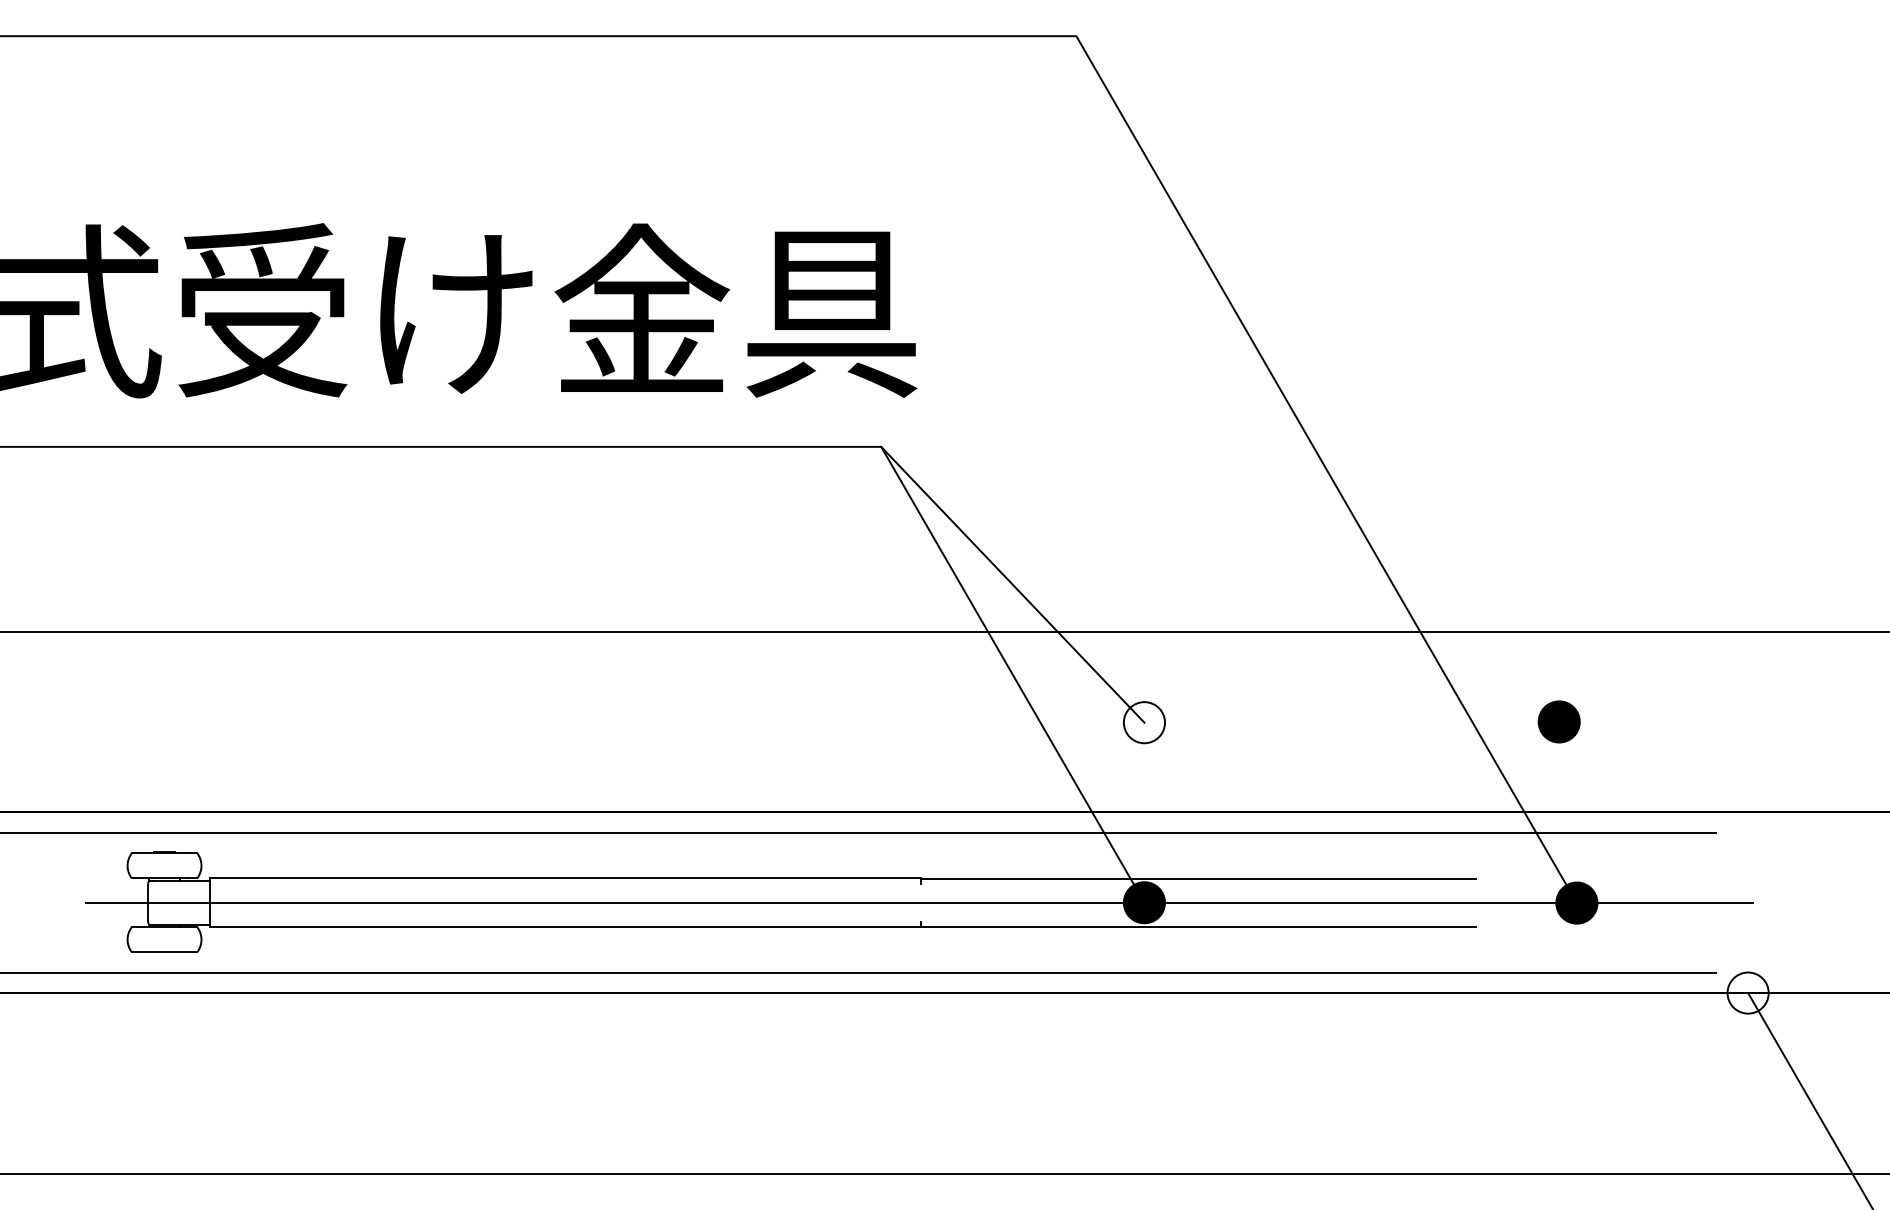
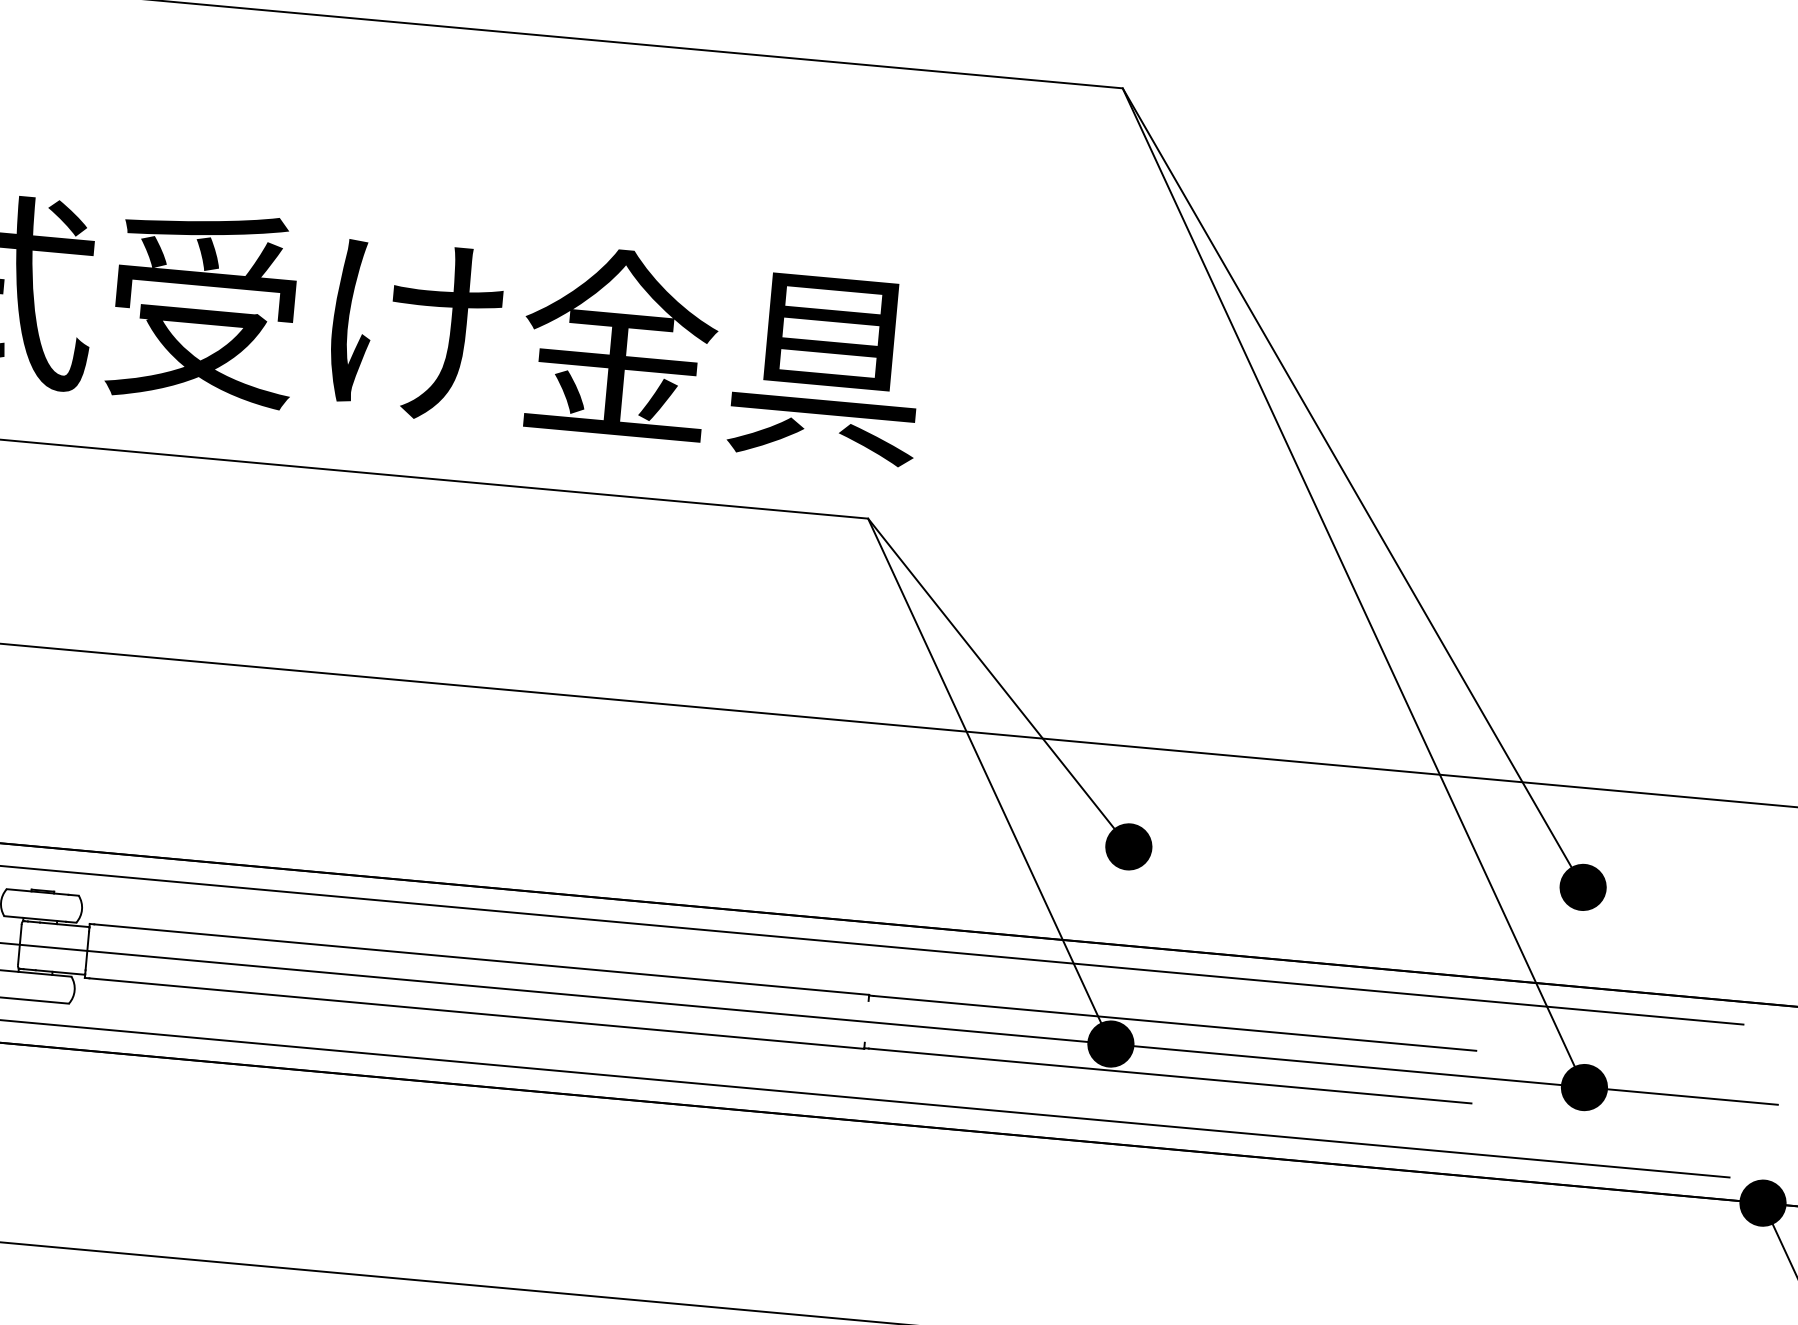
line: (1317, 378) -> (1352, 487), added
fill: (1144, 722) -> (1128, 846), added
fill: (1747, 992) -> (1762, 1202), added

